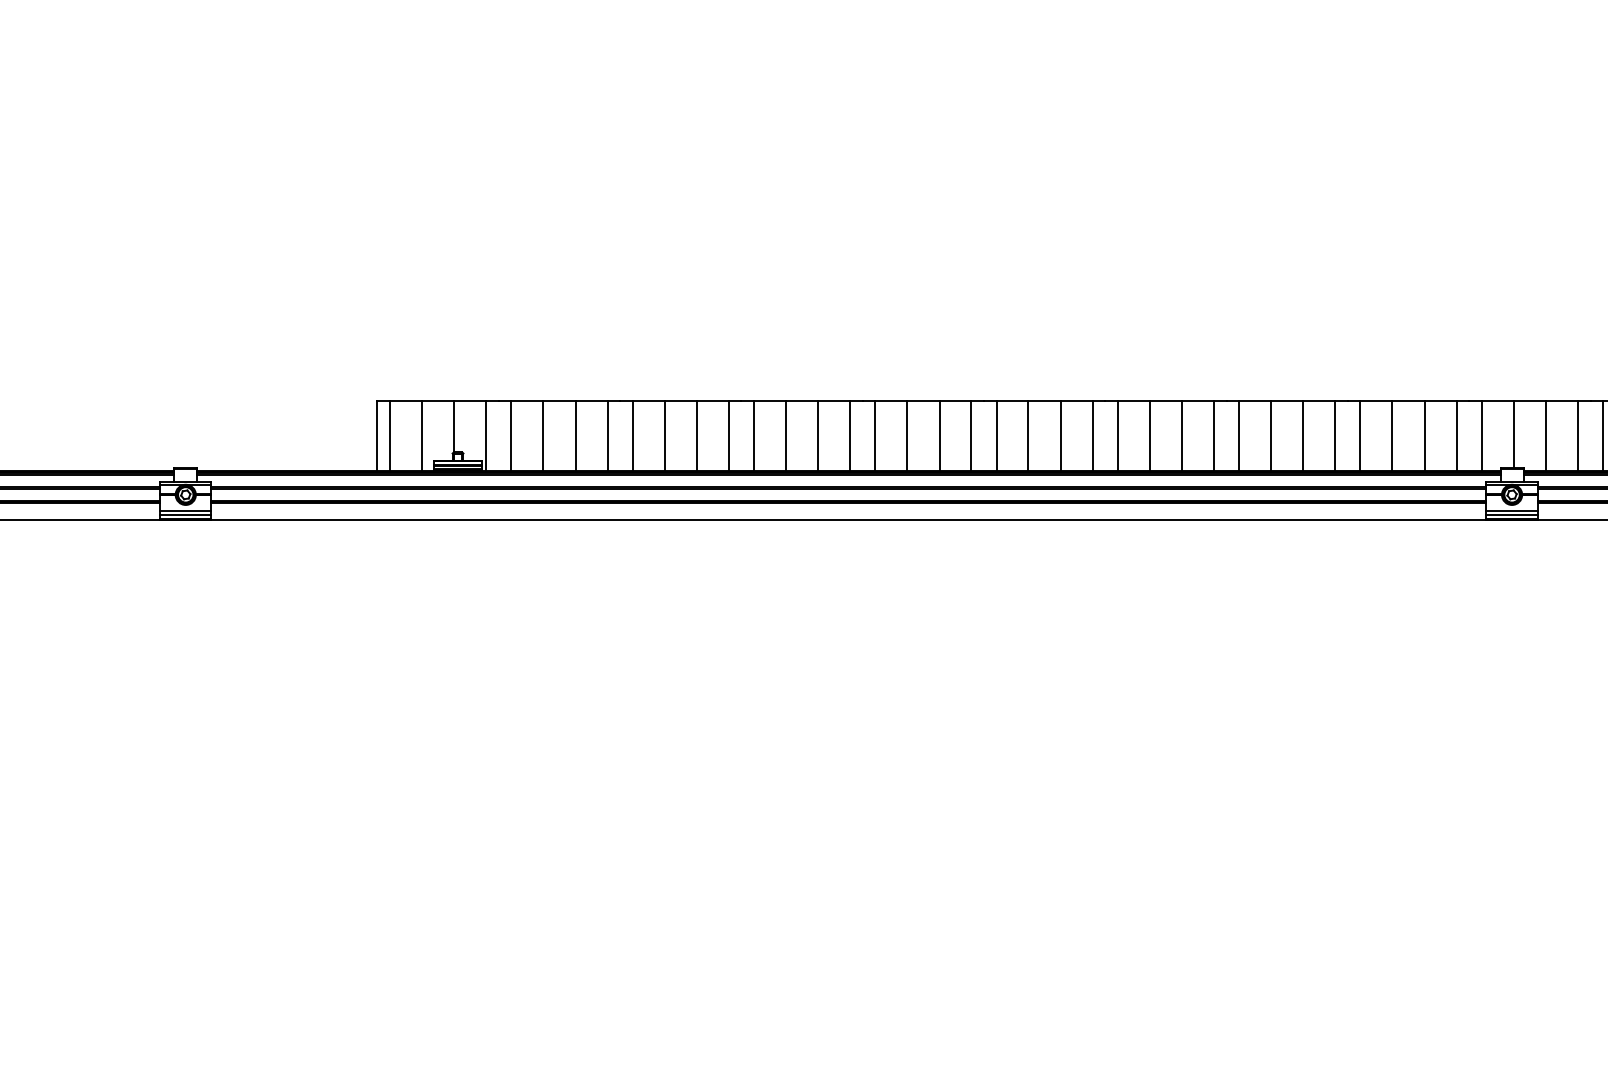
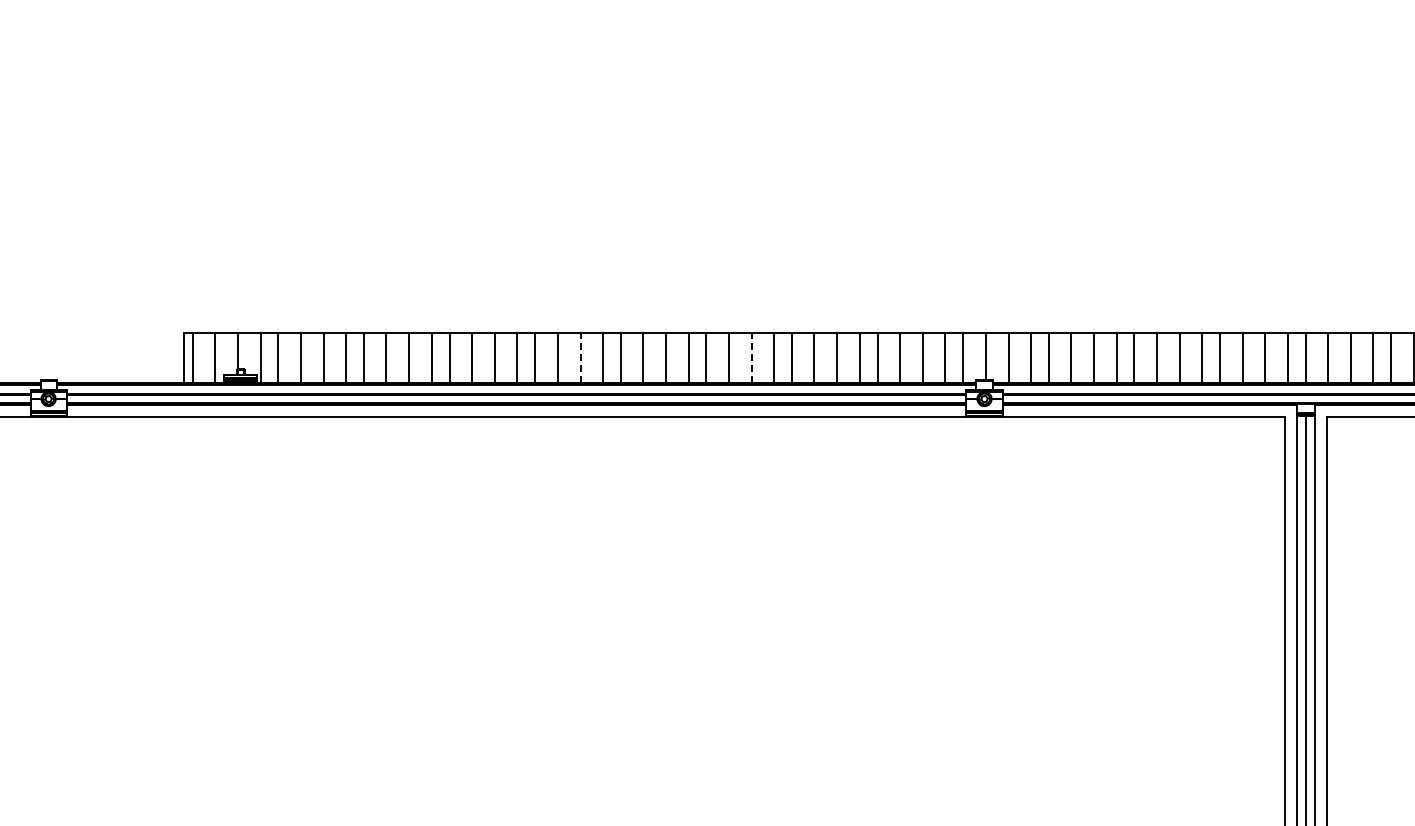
line: (939, 435) -> (580, 357), solid -> dashed
line: (1181, 435) -> (751, 357), solid -> dashed

